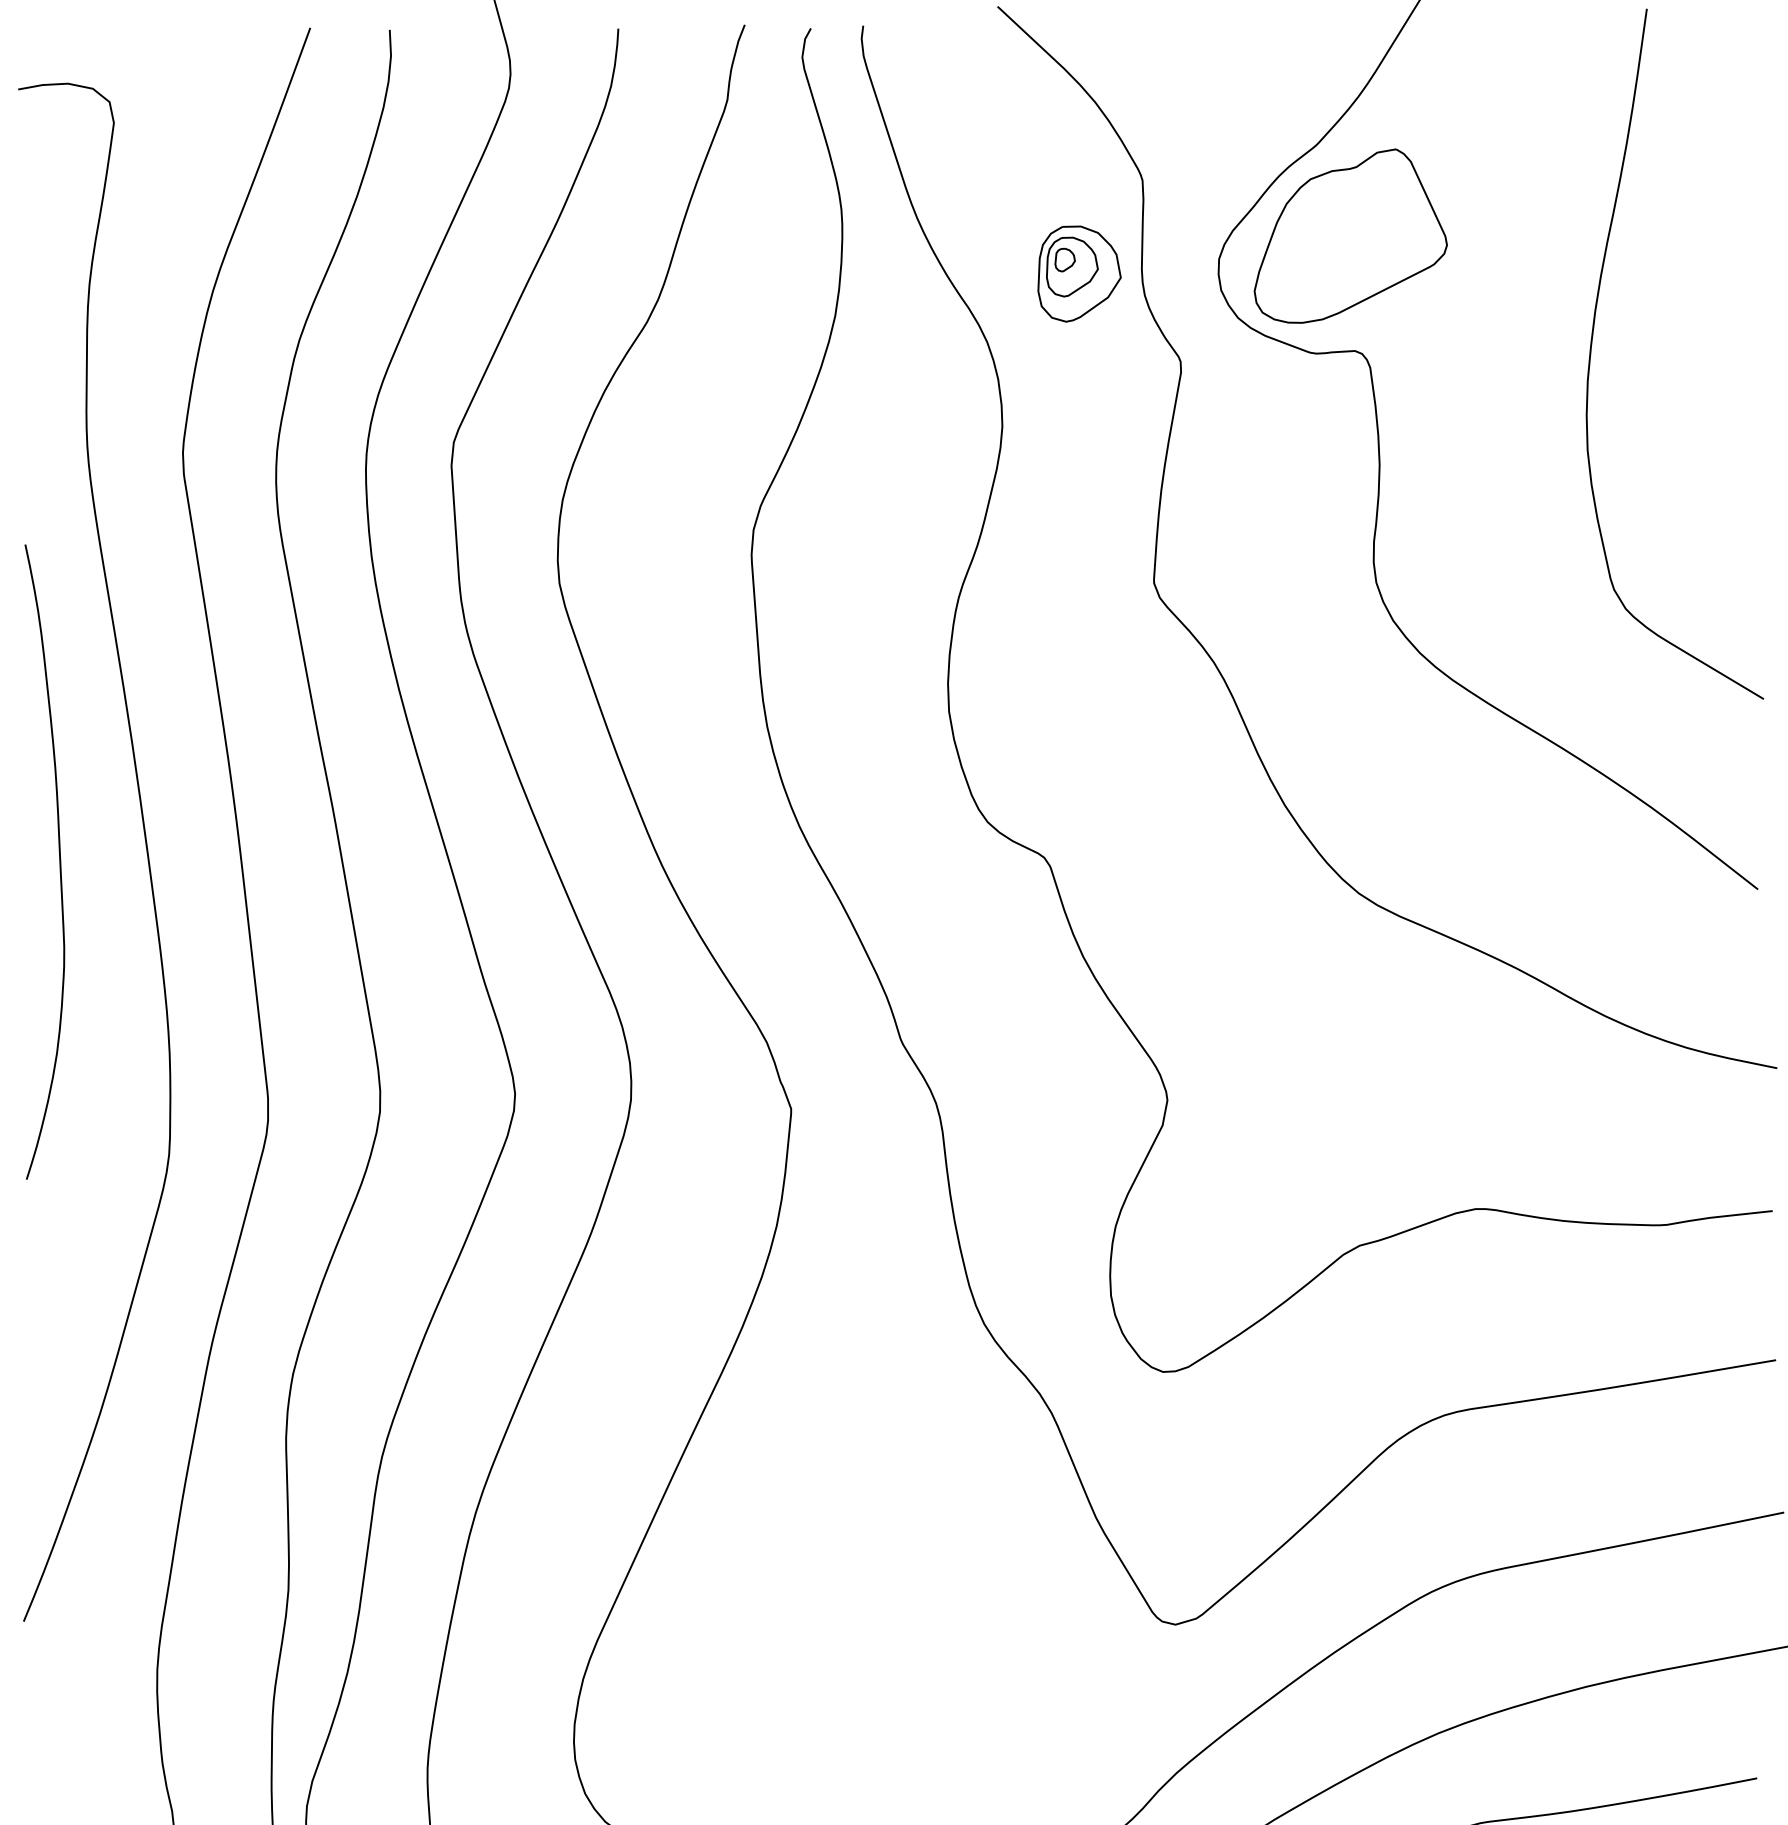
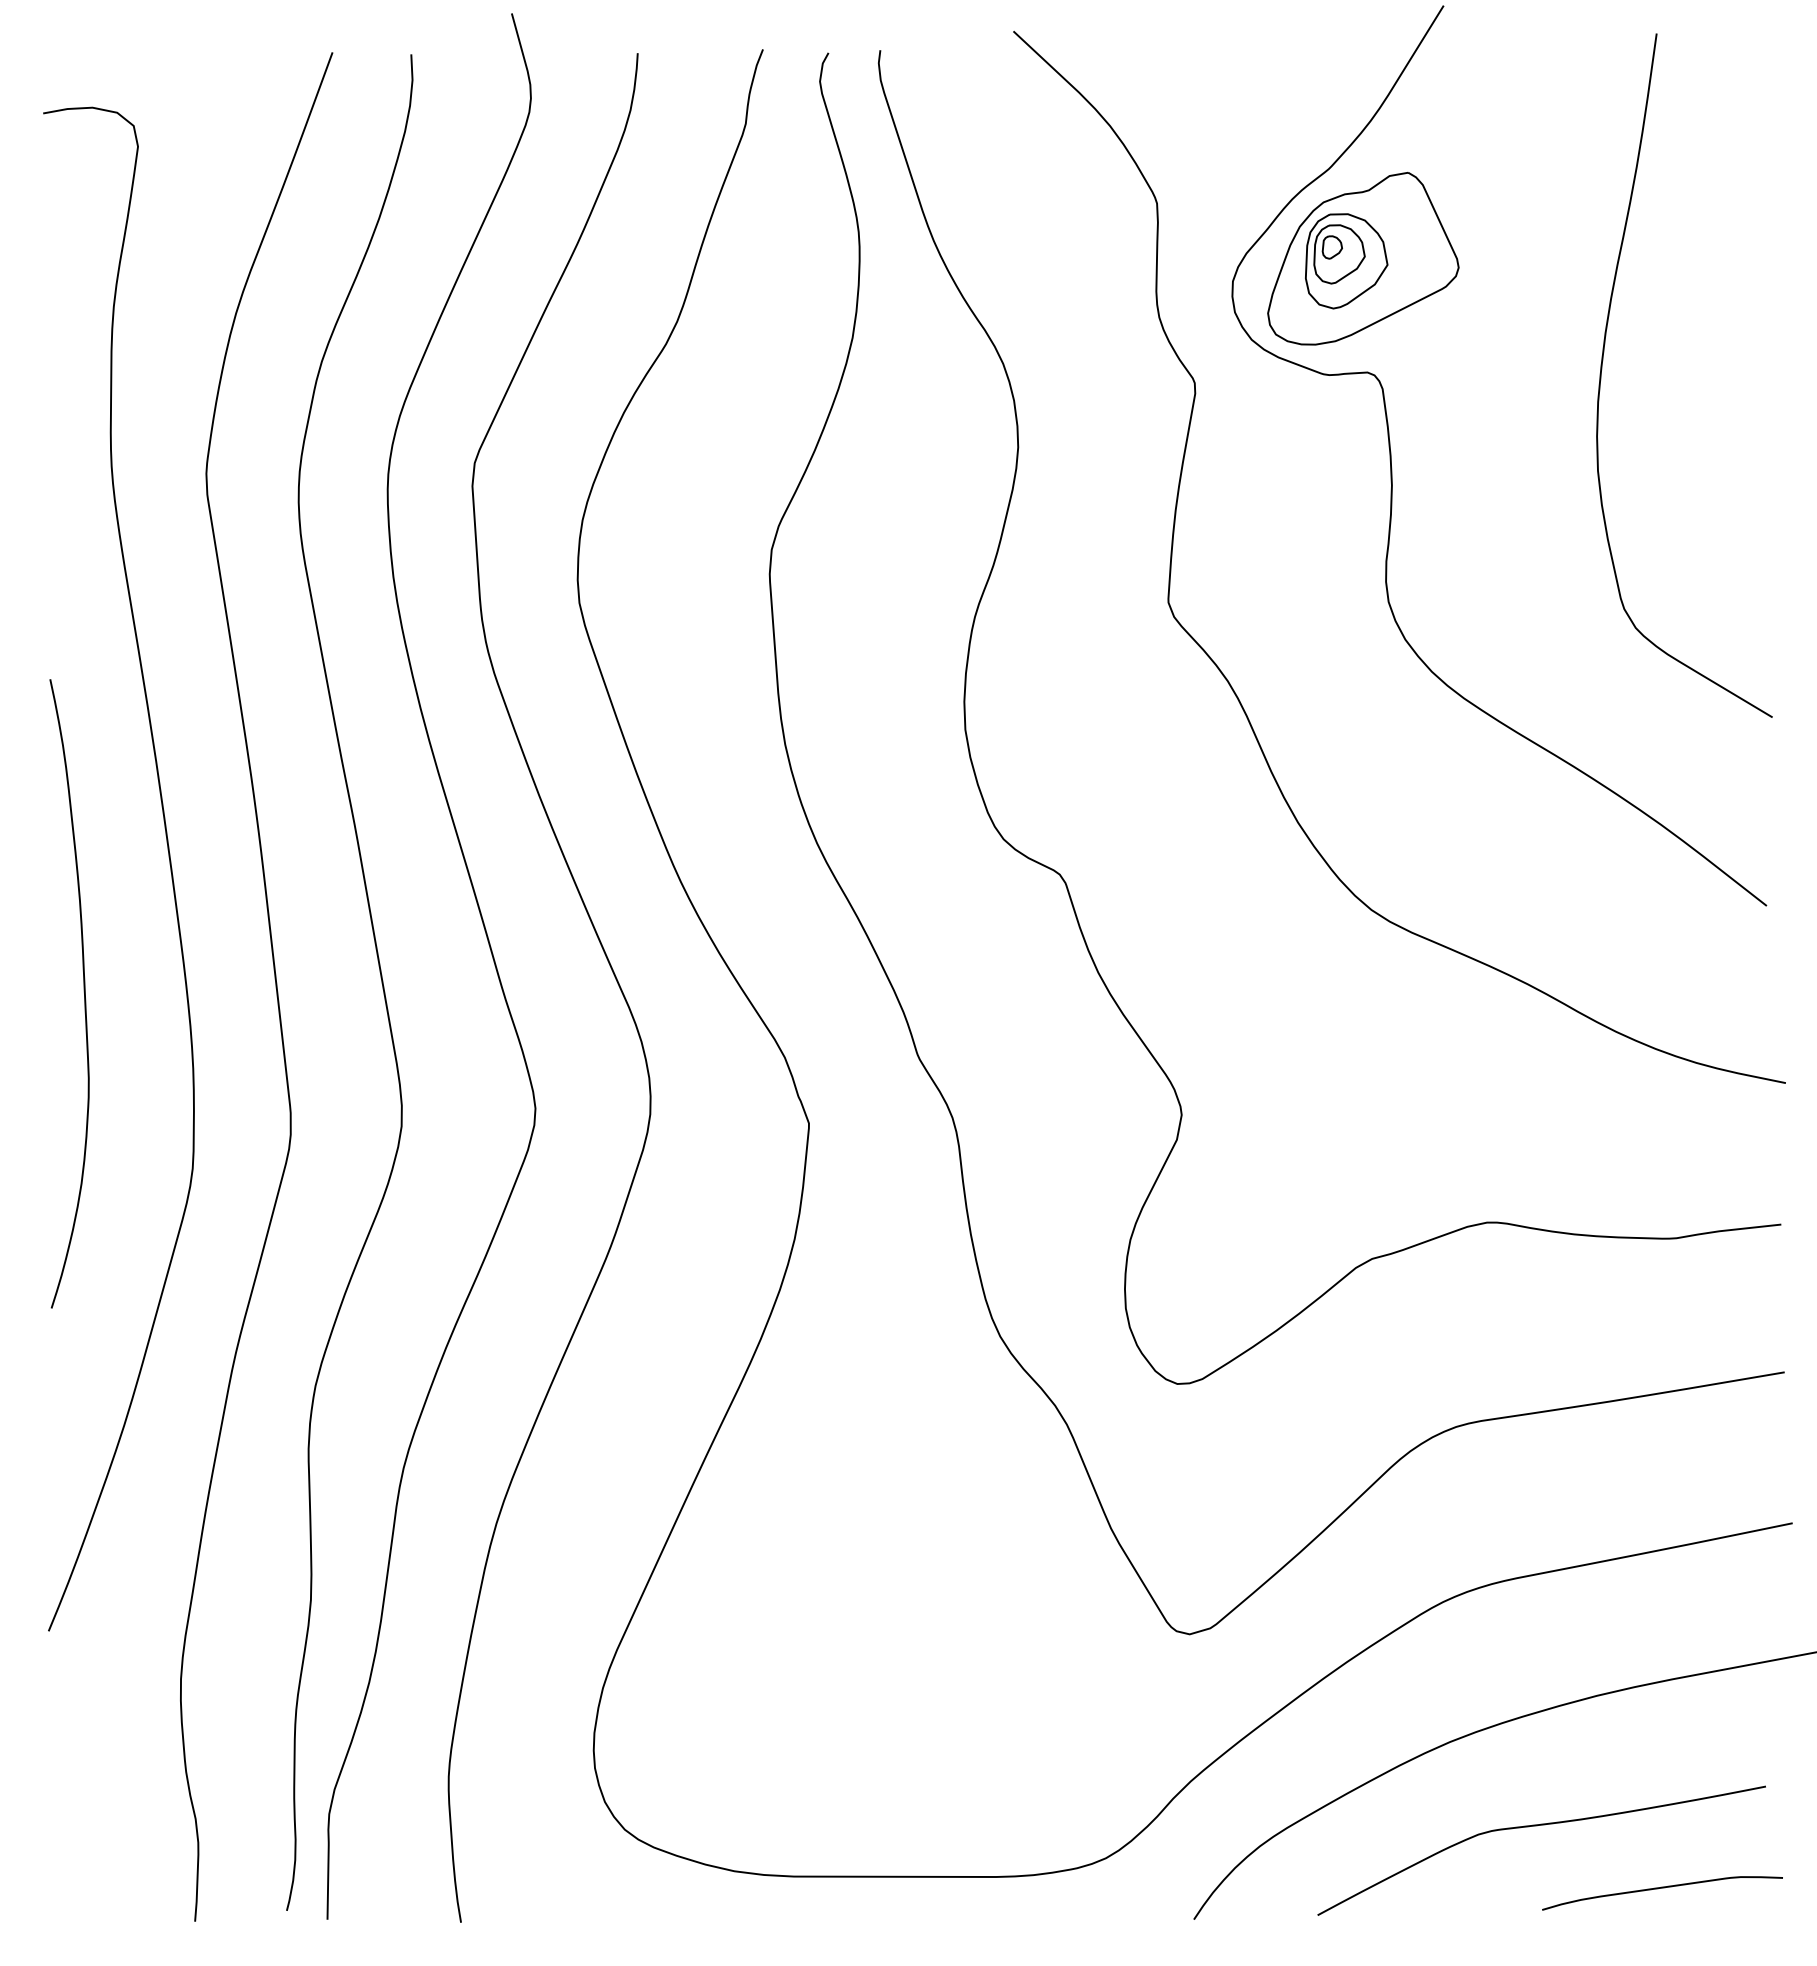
part: (1079, 274) -> (1346, 261), moved
curve: (58, 859) -> (83, 991), moved

